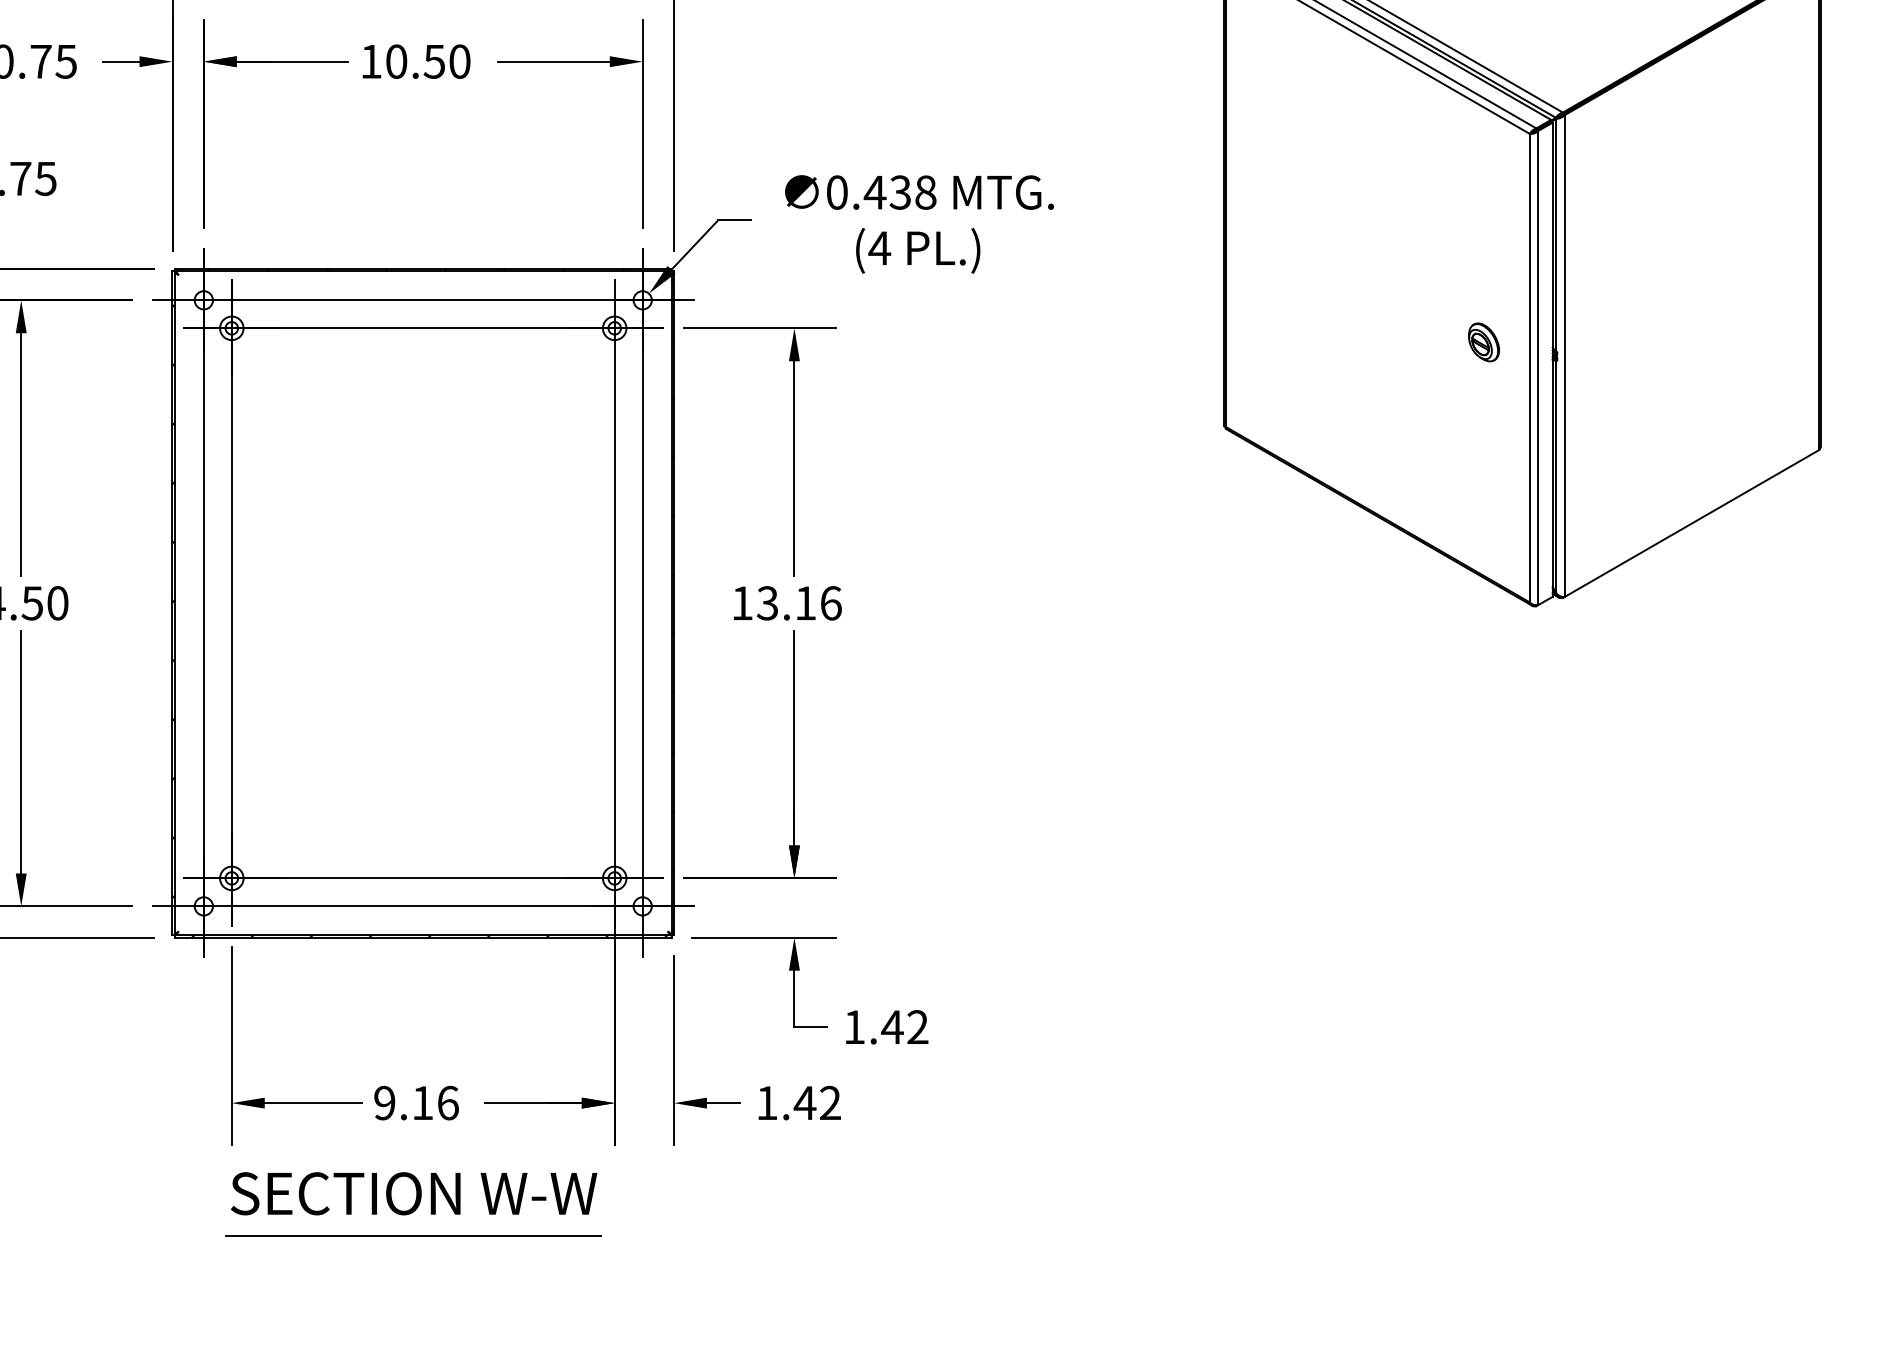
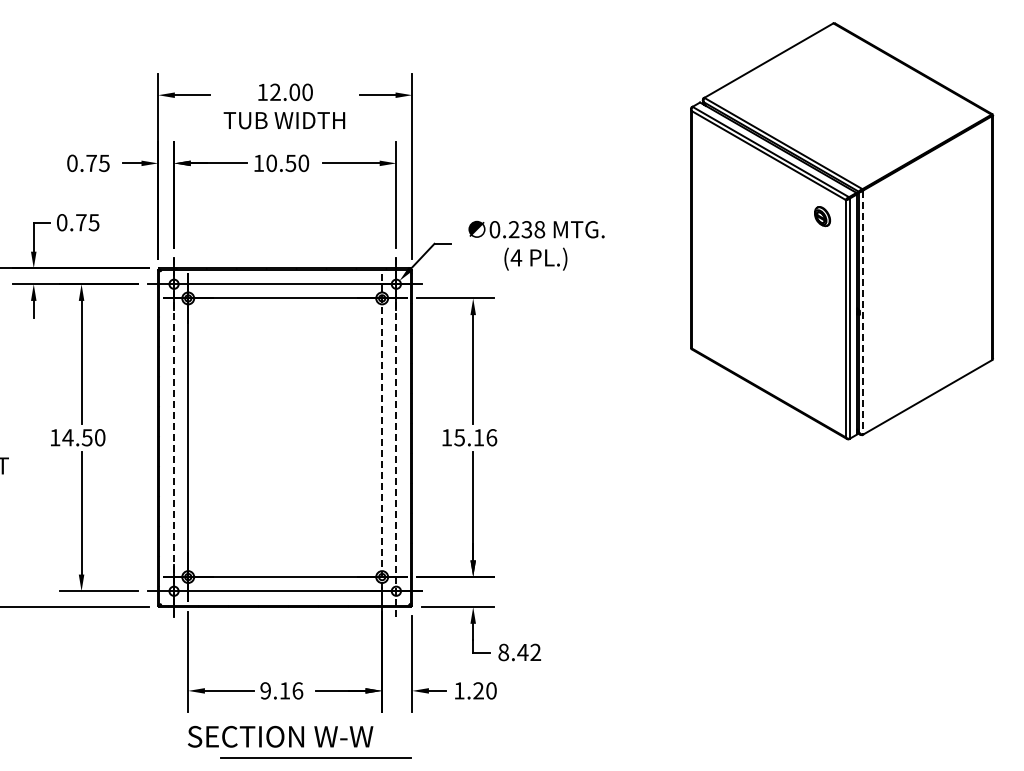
text: (873, 192) -> (513, 229), 0.438 -> 0.238
part: (1483, 342) -> (822, 216), moved
line: (1564, 358) -> (863, 313), solid -> dashed
line: (615, 602) -> (382, 437), solid -> dashed
line: (642, 602) -> (396, 437), solid -> dashed
text: (767, 602) -> (459, 437), 13.16 -> 15.16
line: (204, 604) -> (174, 438), solid -> dashed
text: (854, 1027) -> (503, 652), 1.42 -> 8.42
text: (816, 1102) -> (484, 690), 1.42 -> 1.20
line: (411, 1234) -> (315, 757), moved

